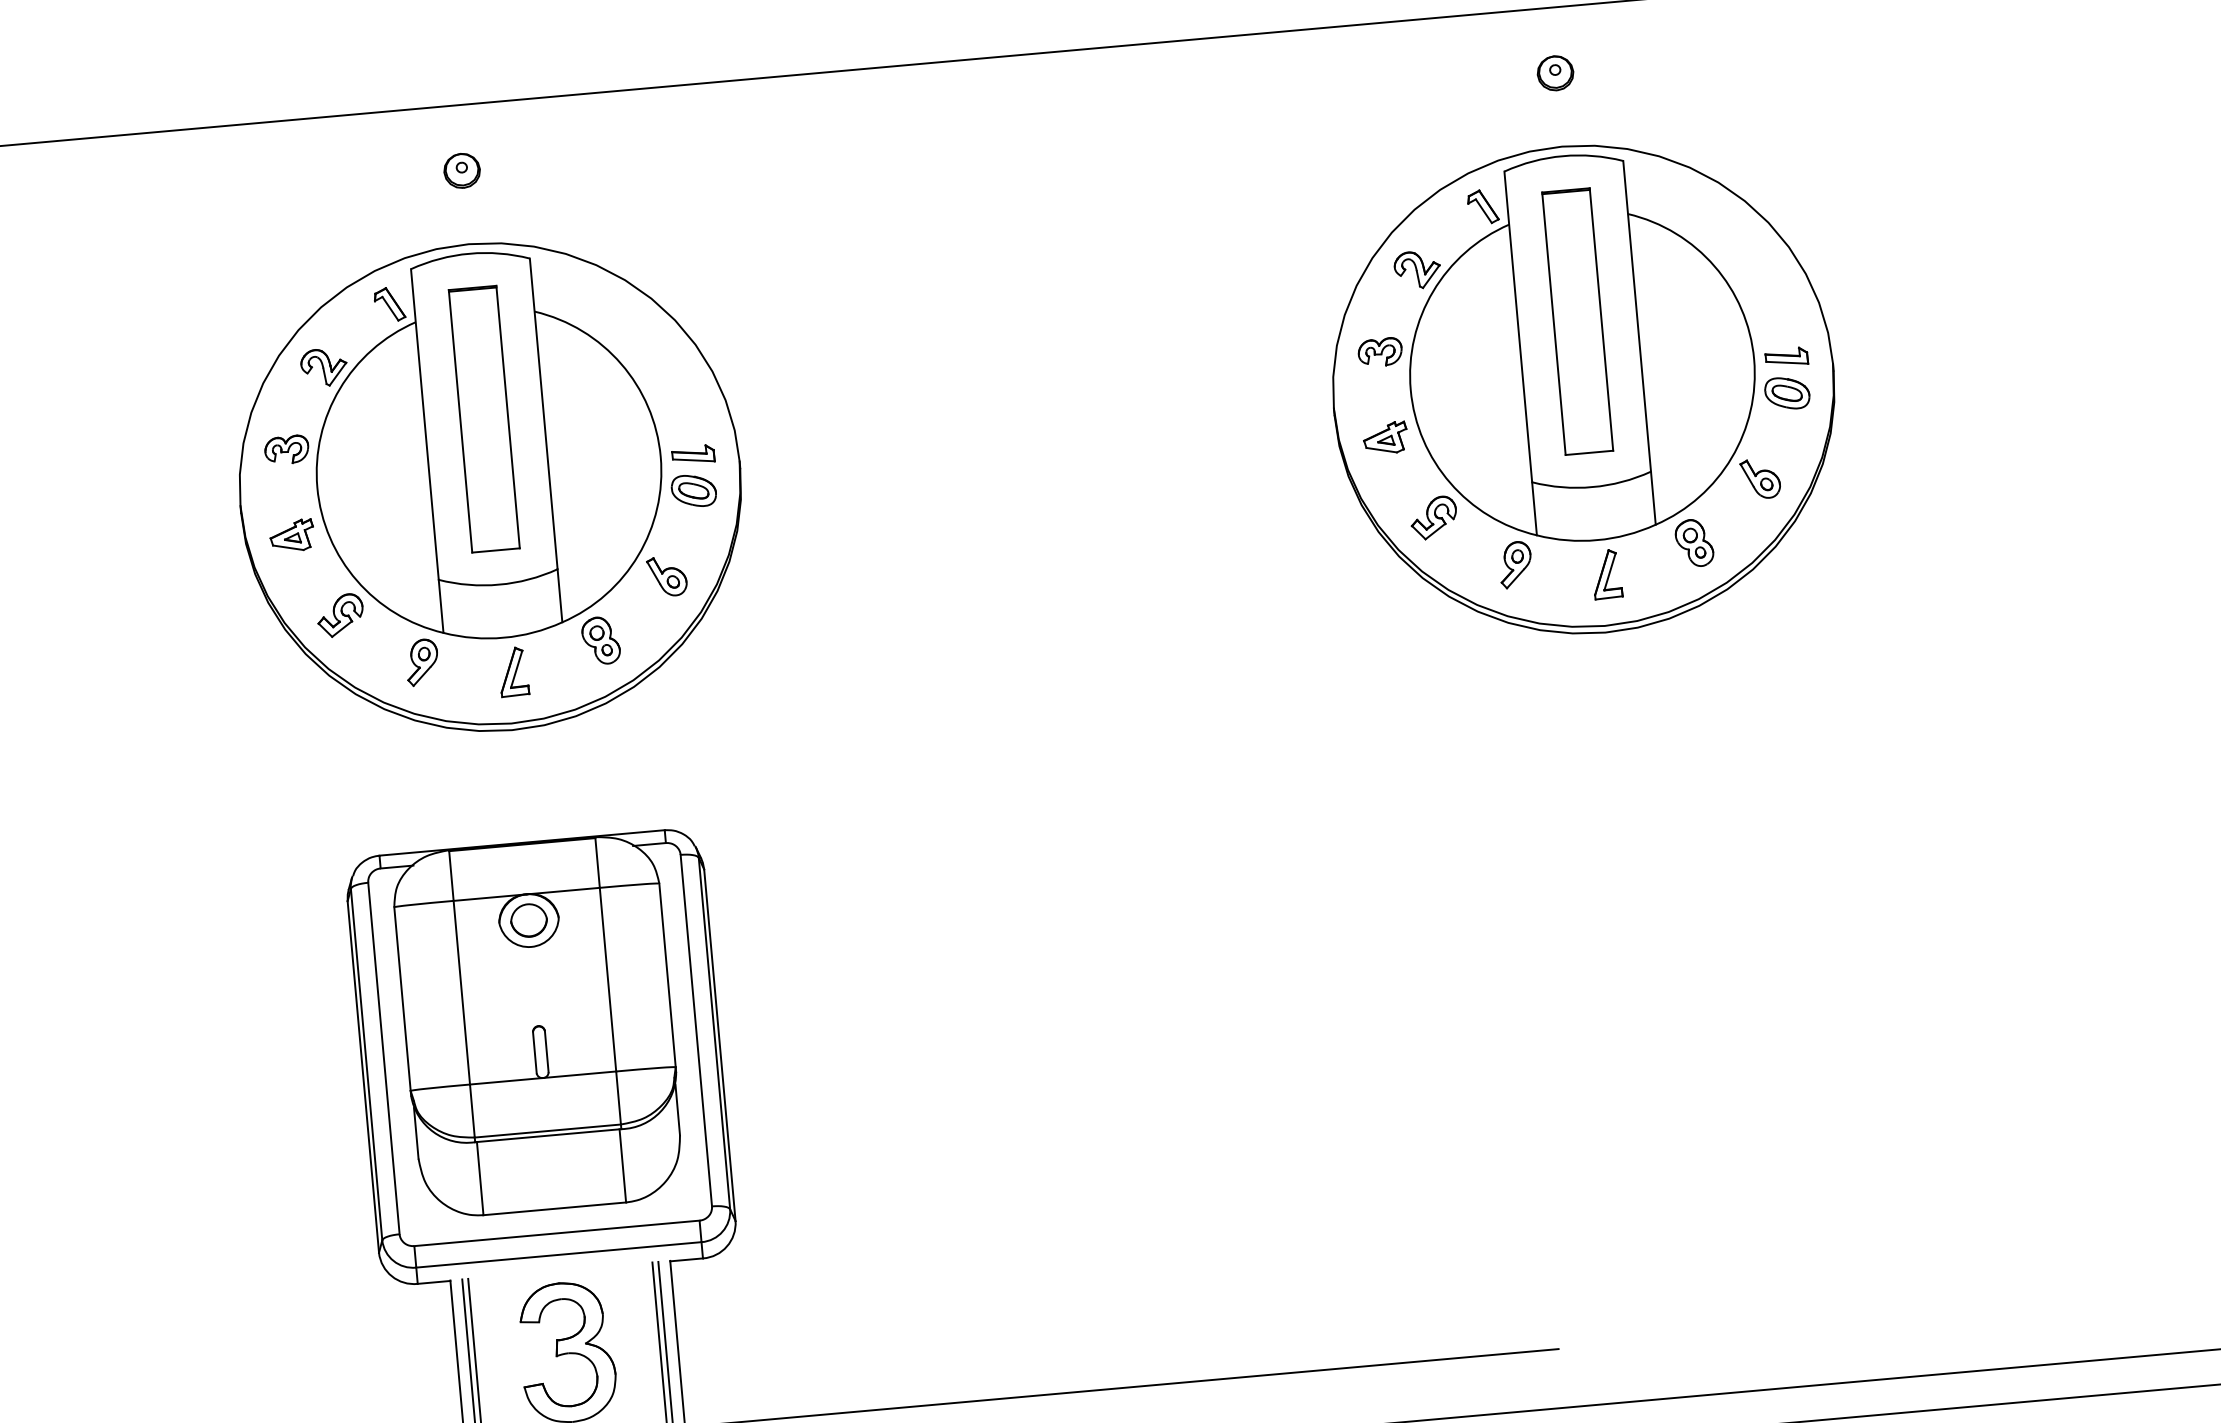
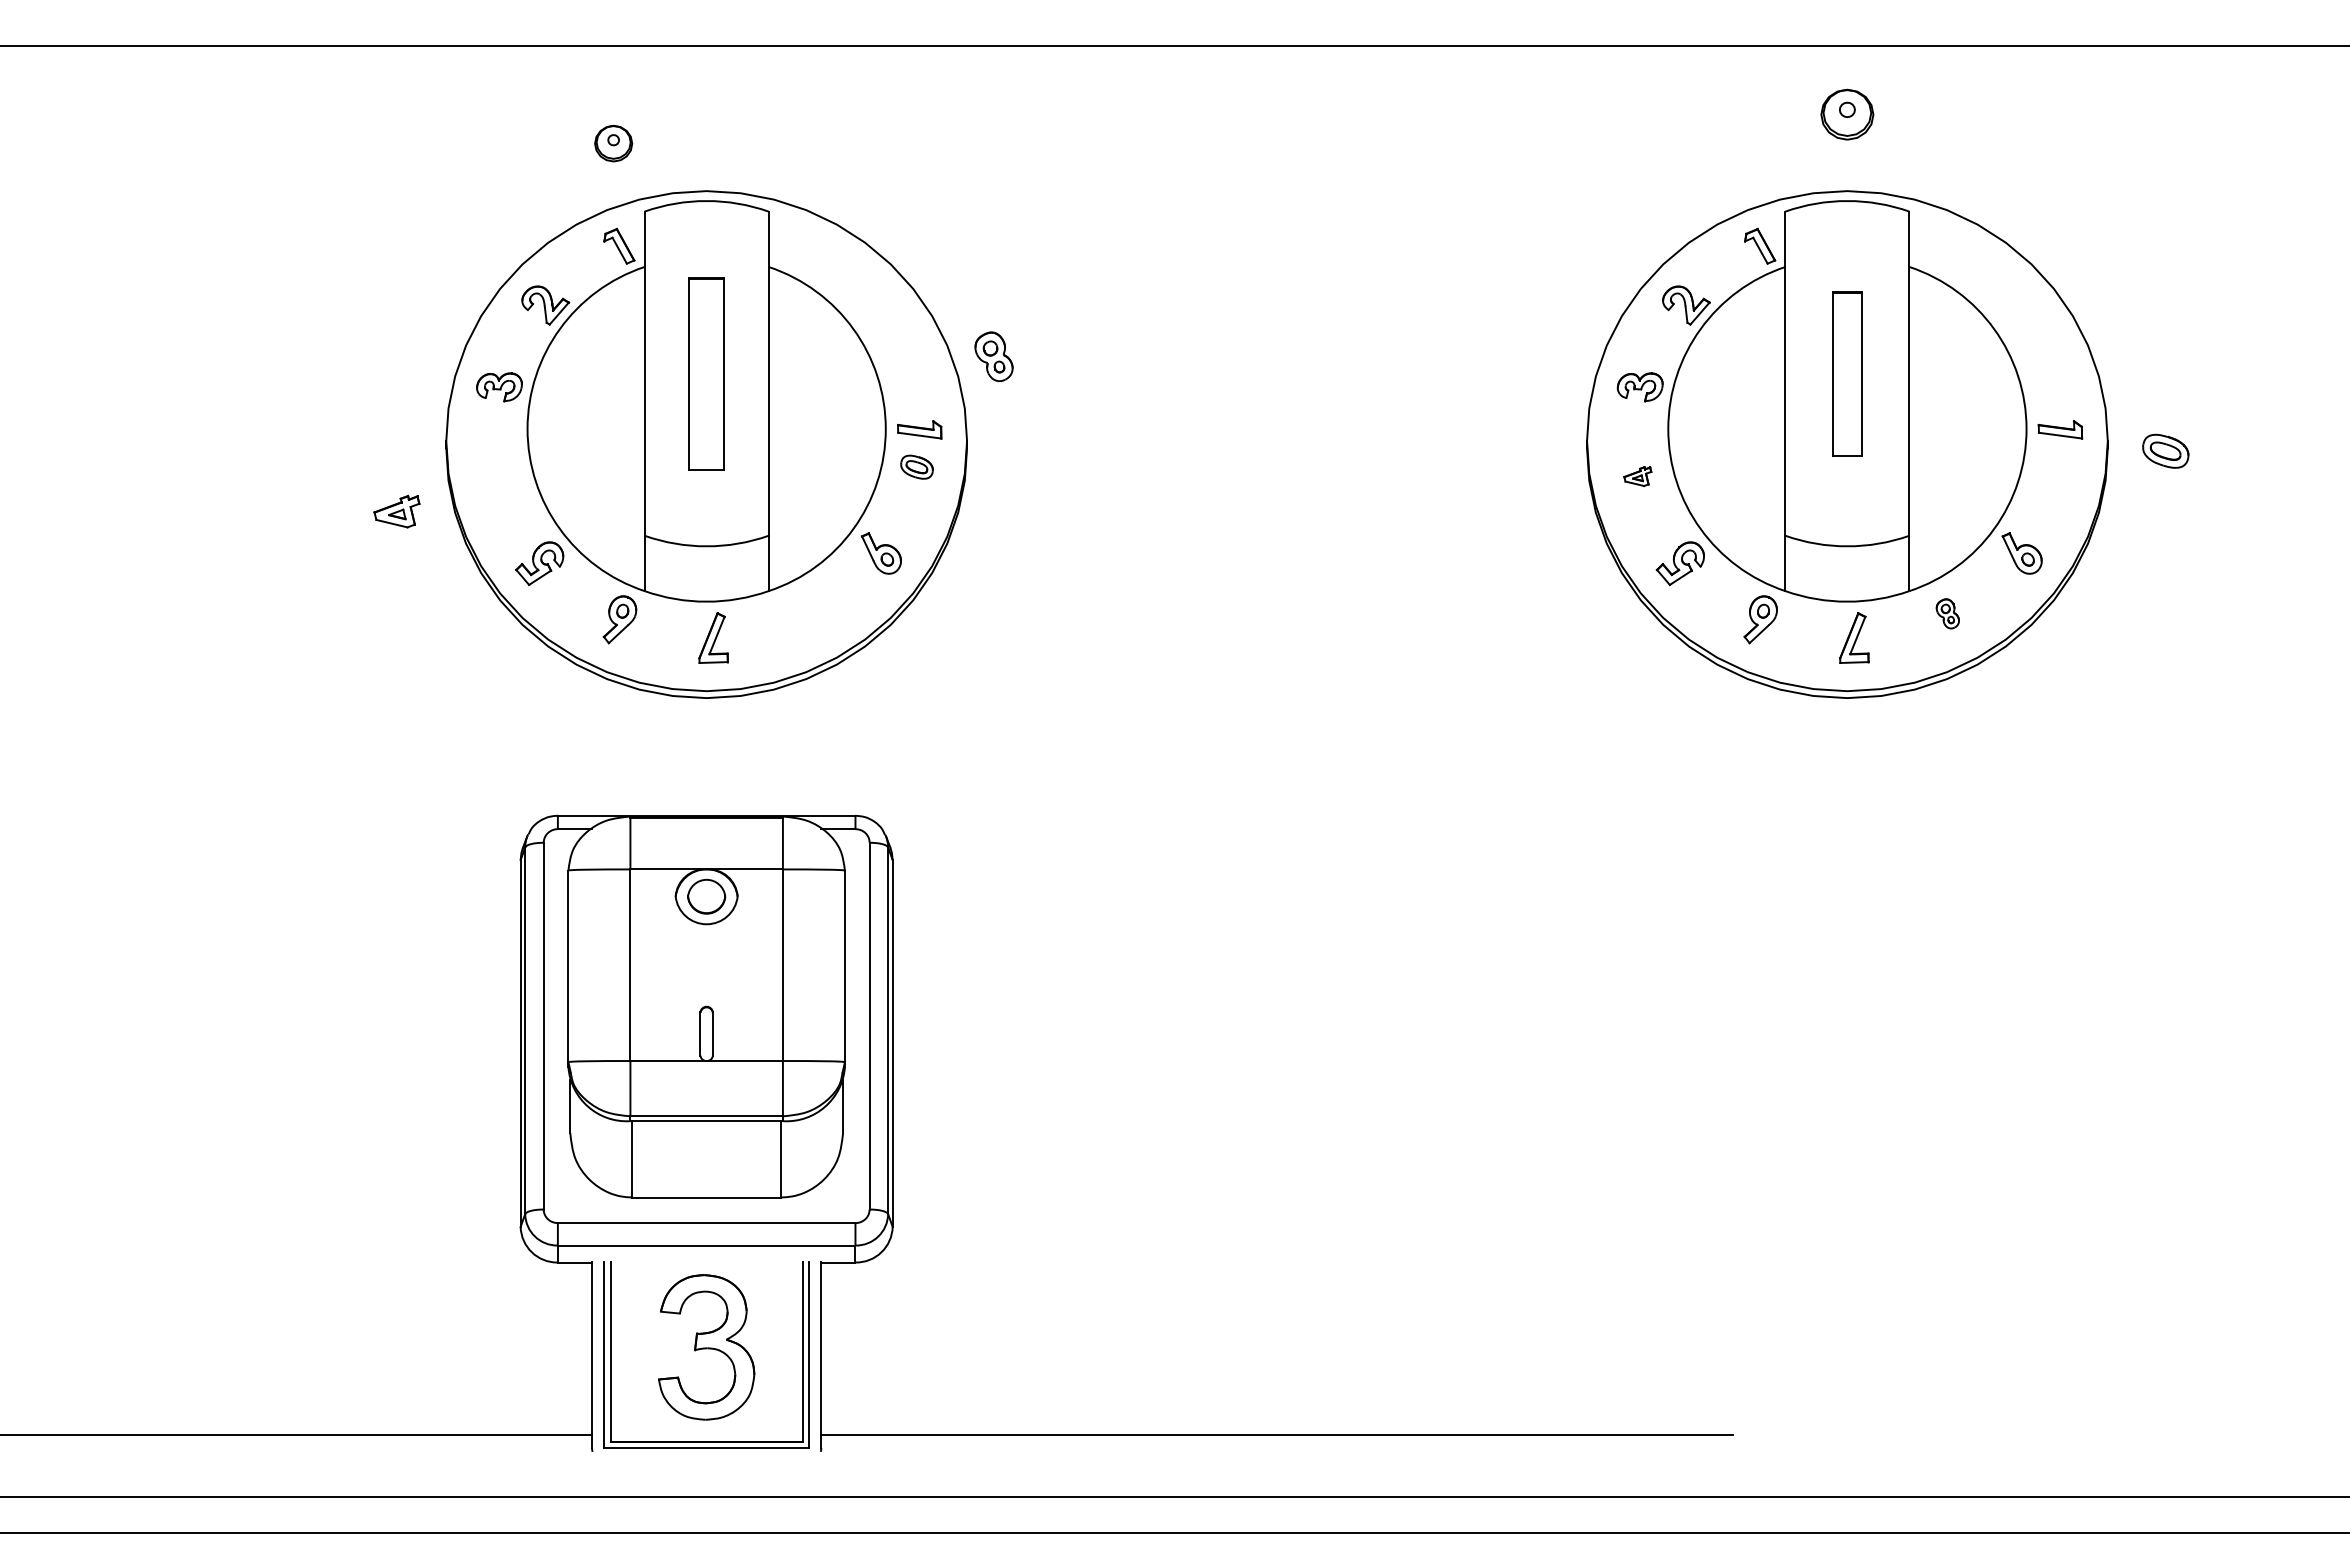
part: (1555, 73) -> (1847, 114), size x1.4
part: (461, 170) -> (613, 143), moved
part: (1577, 321) -> (1847, 373), size x0.6
part: (1787, 392) -> (2165, 450), moved
part: (484, 419) -> (706, 373), size x0.7
part: (1385, 438) -> (1637, 476), size x0.6
part: (693, 490) -> (916, 466), size x0.7
part: (291, 535) -> (396, 511), moved
part: (1694, 542) -> (1947, 613), size x0.6
part: (600, 640) -> (993, 356), moved

